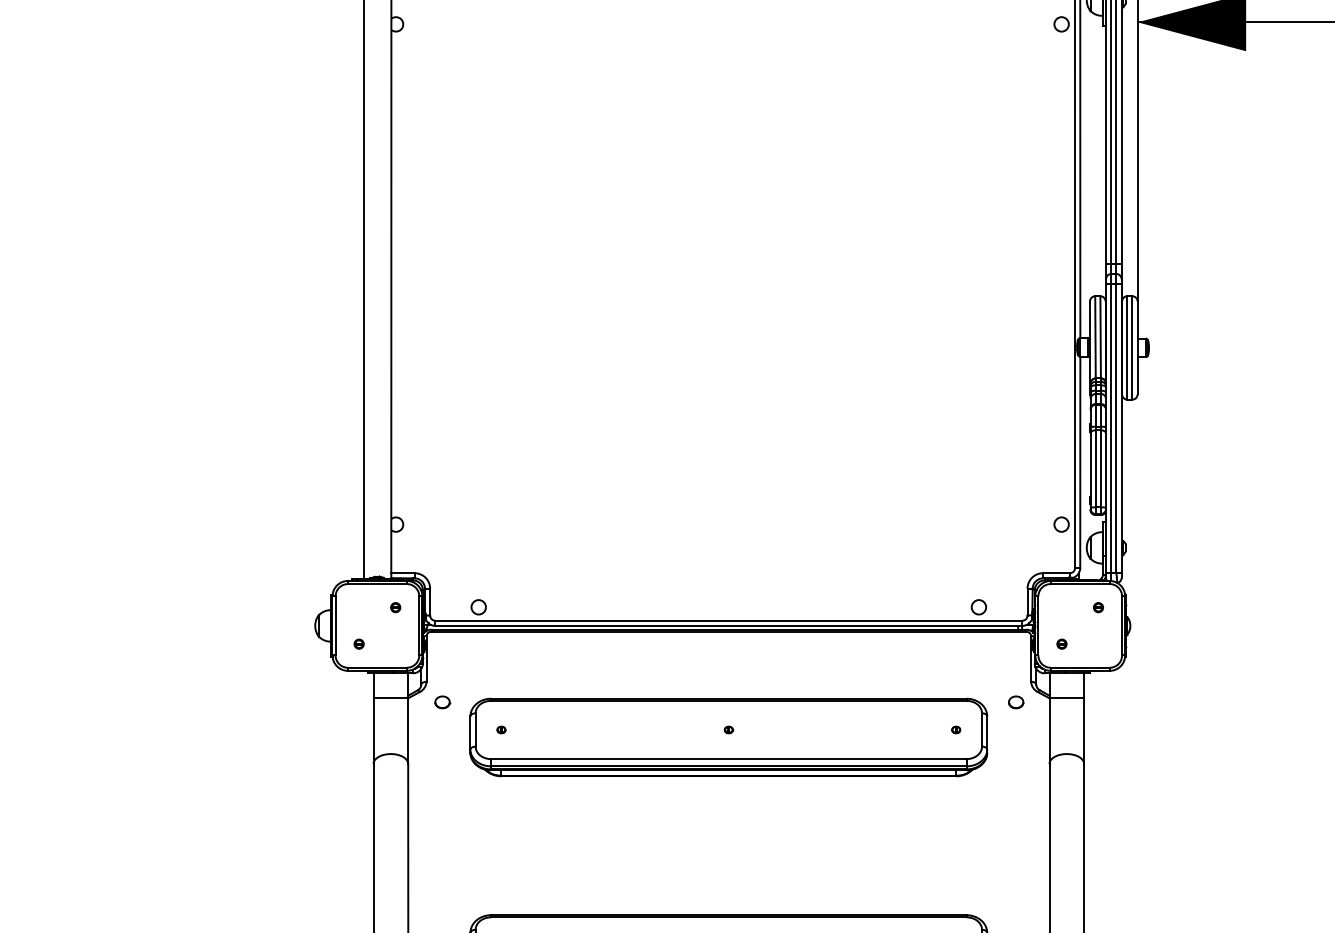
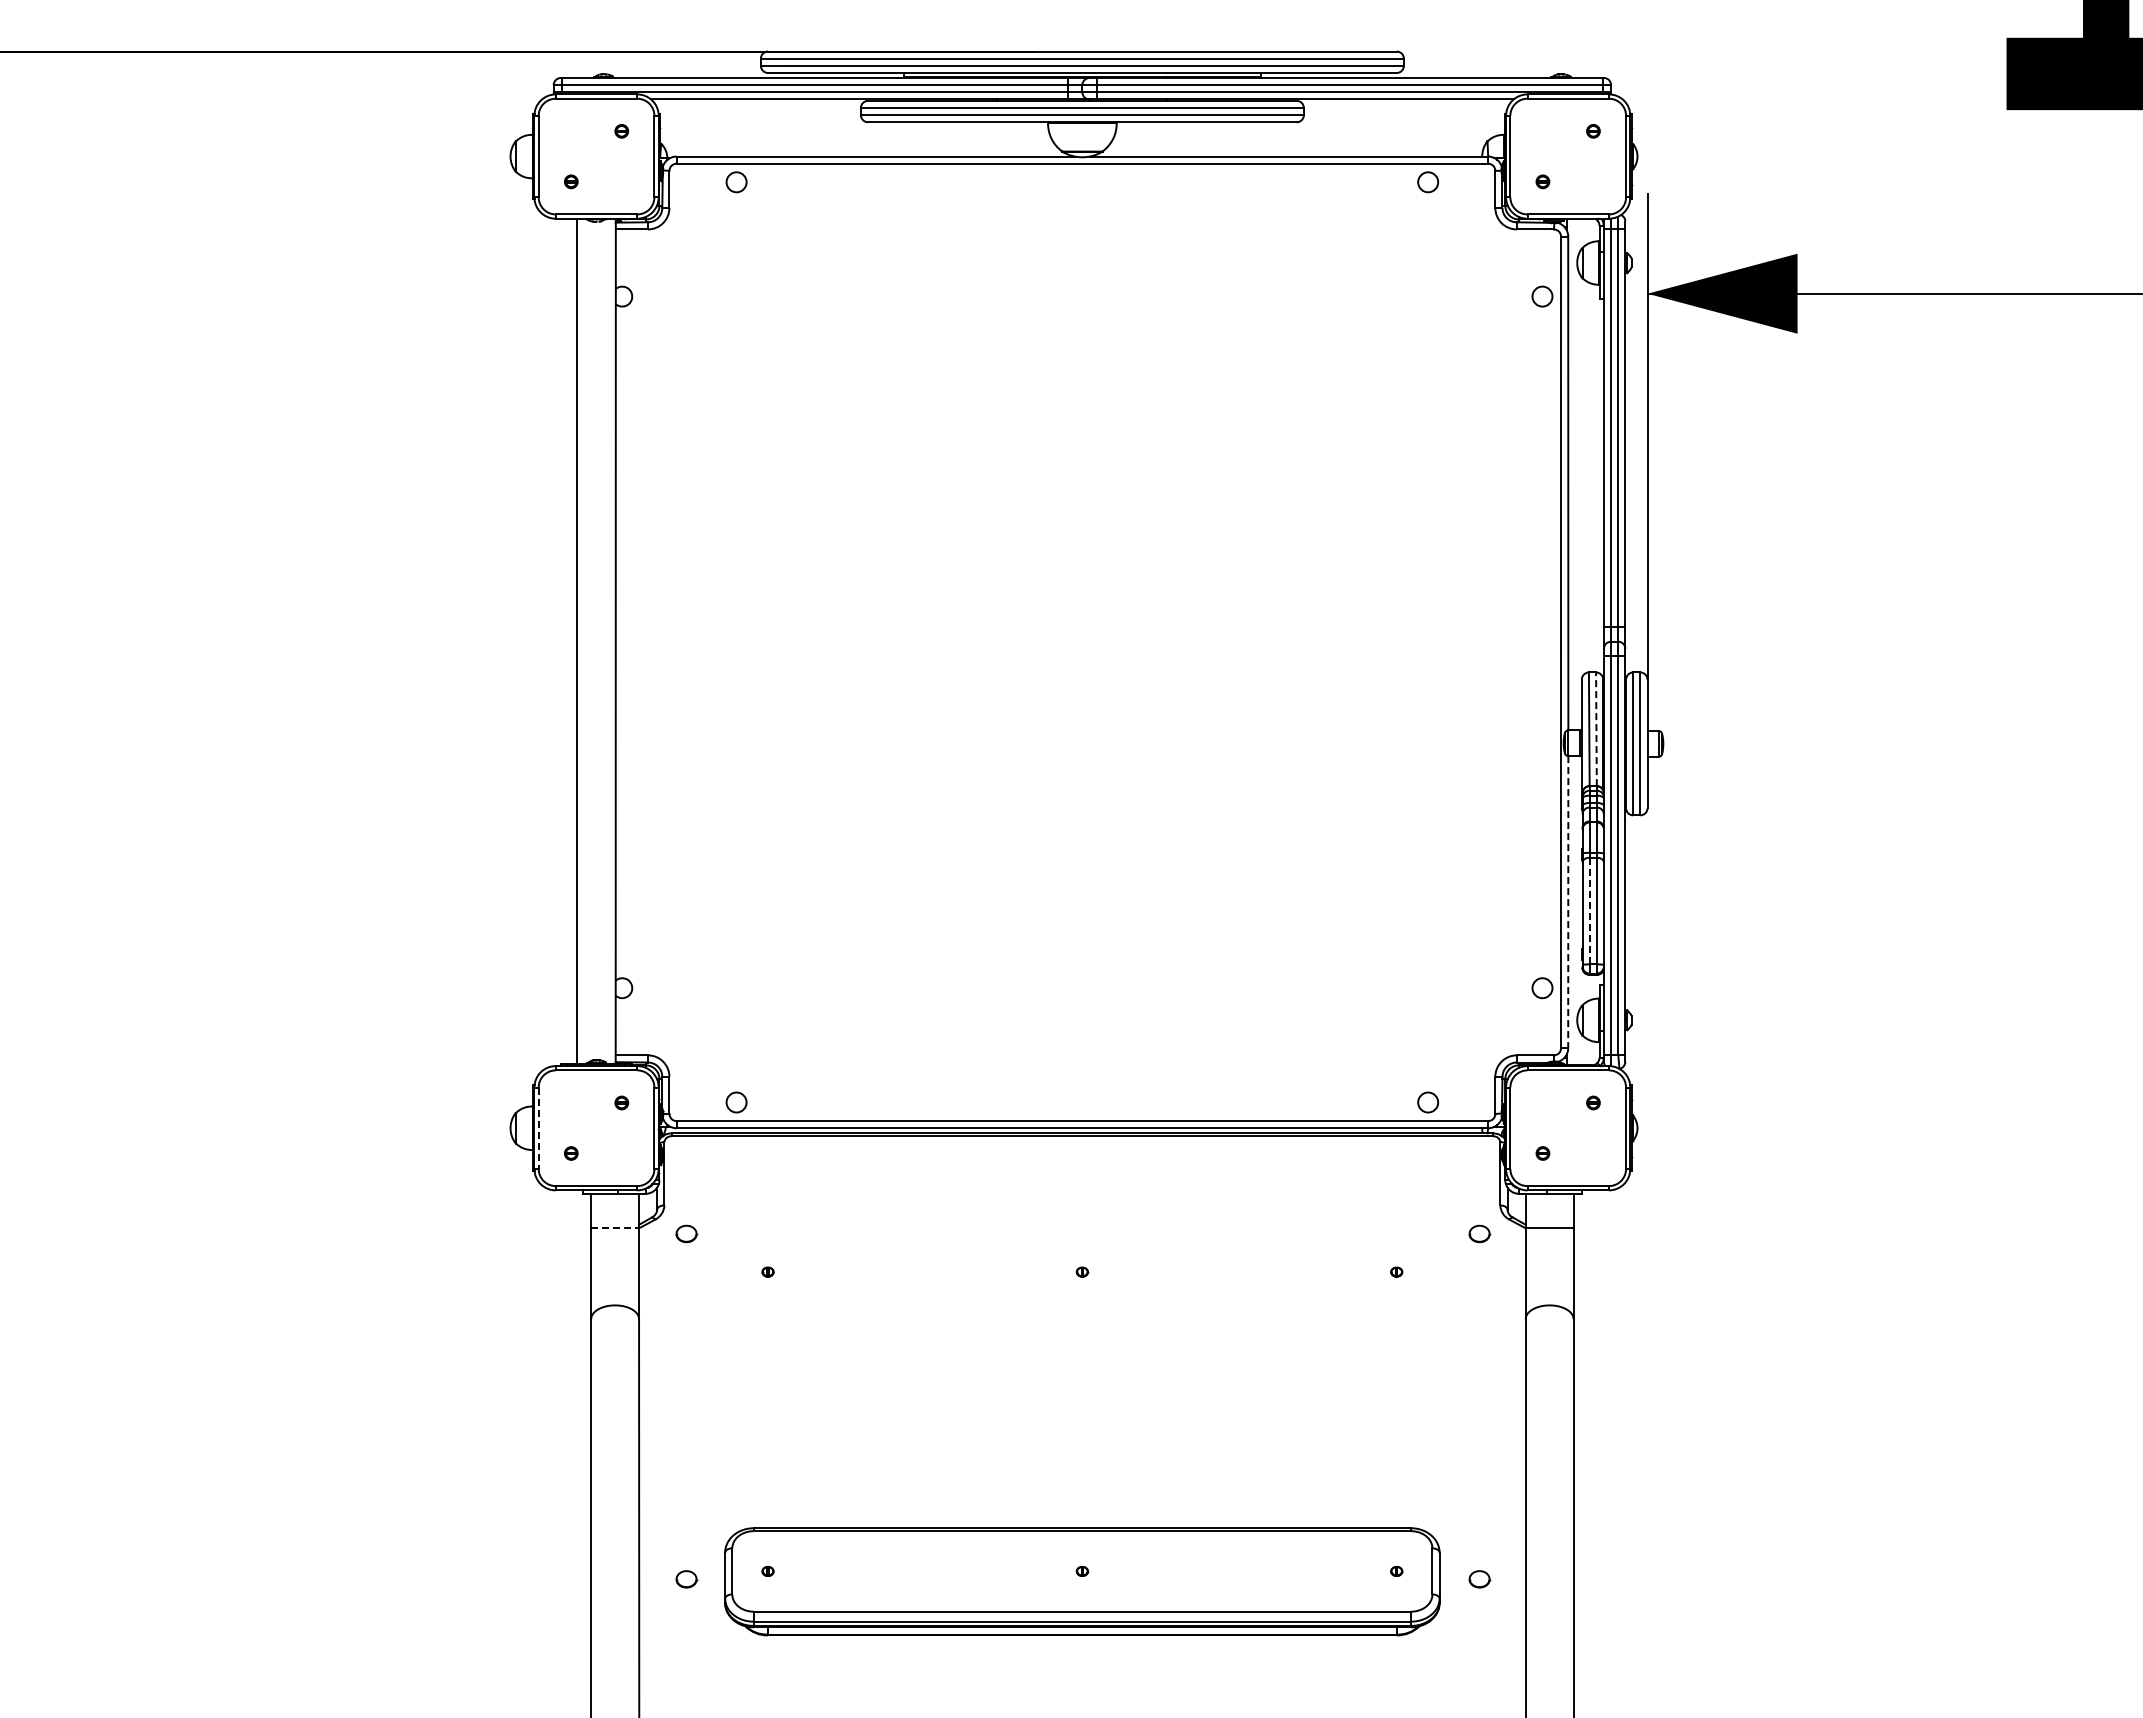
line: (1100, 337) -> (1596, 729), solid -> dashed
line: (1080, 462) -> (1568, 902), solid -> dashed
line: (1095, 469) -> (1589, 911), solid -> dashed
line: (335, 626) -> (538, 1128), solid -> dashed
line: (391, 698) -> (615, 1228), solid -> dashed
part: (728, 737) -> (1082, 1282), removed

